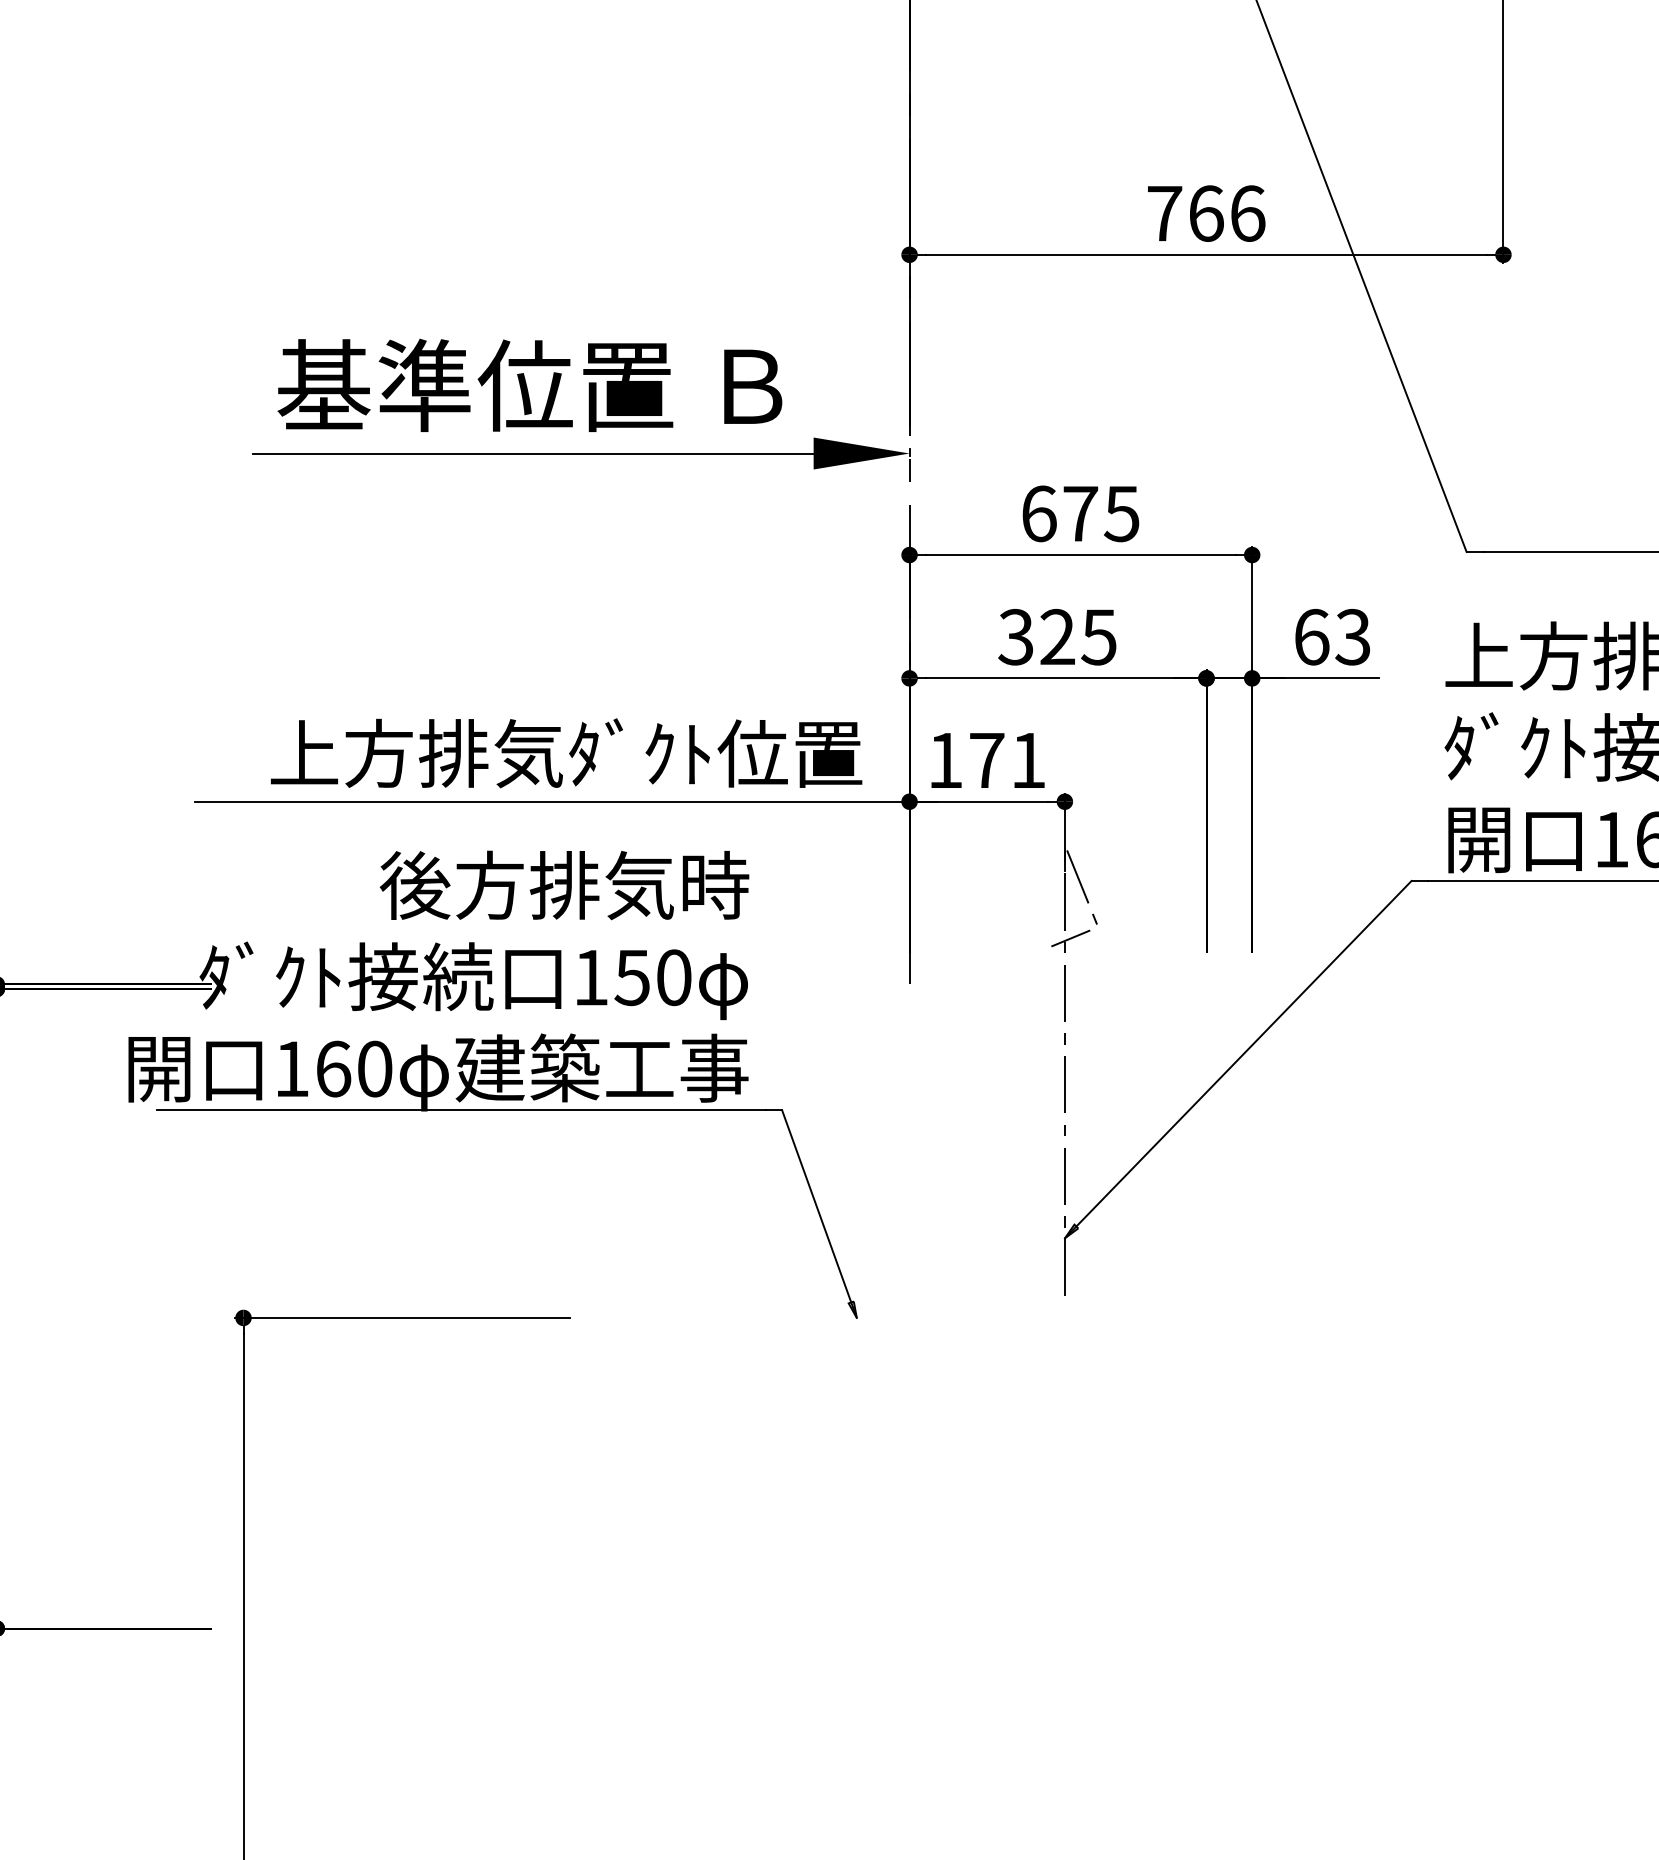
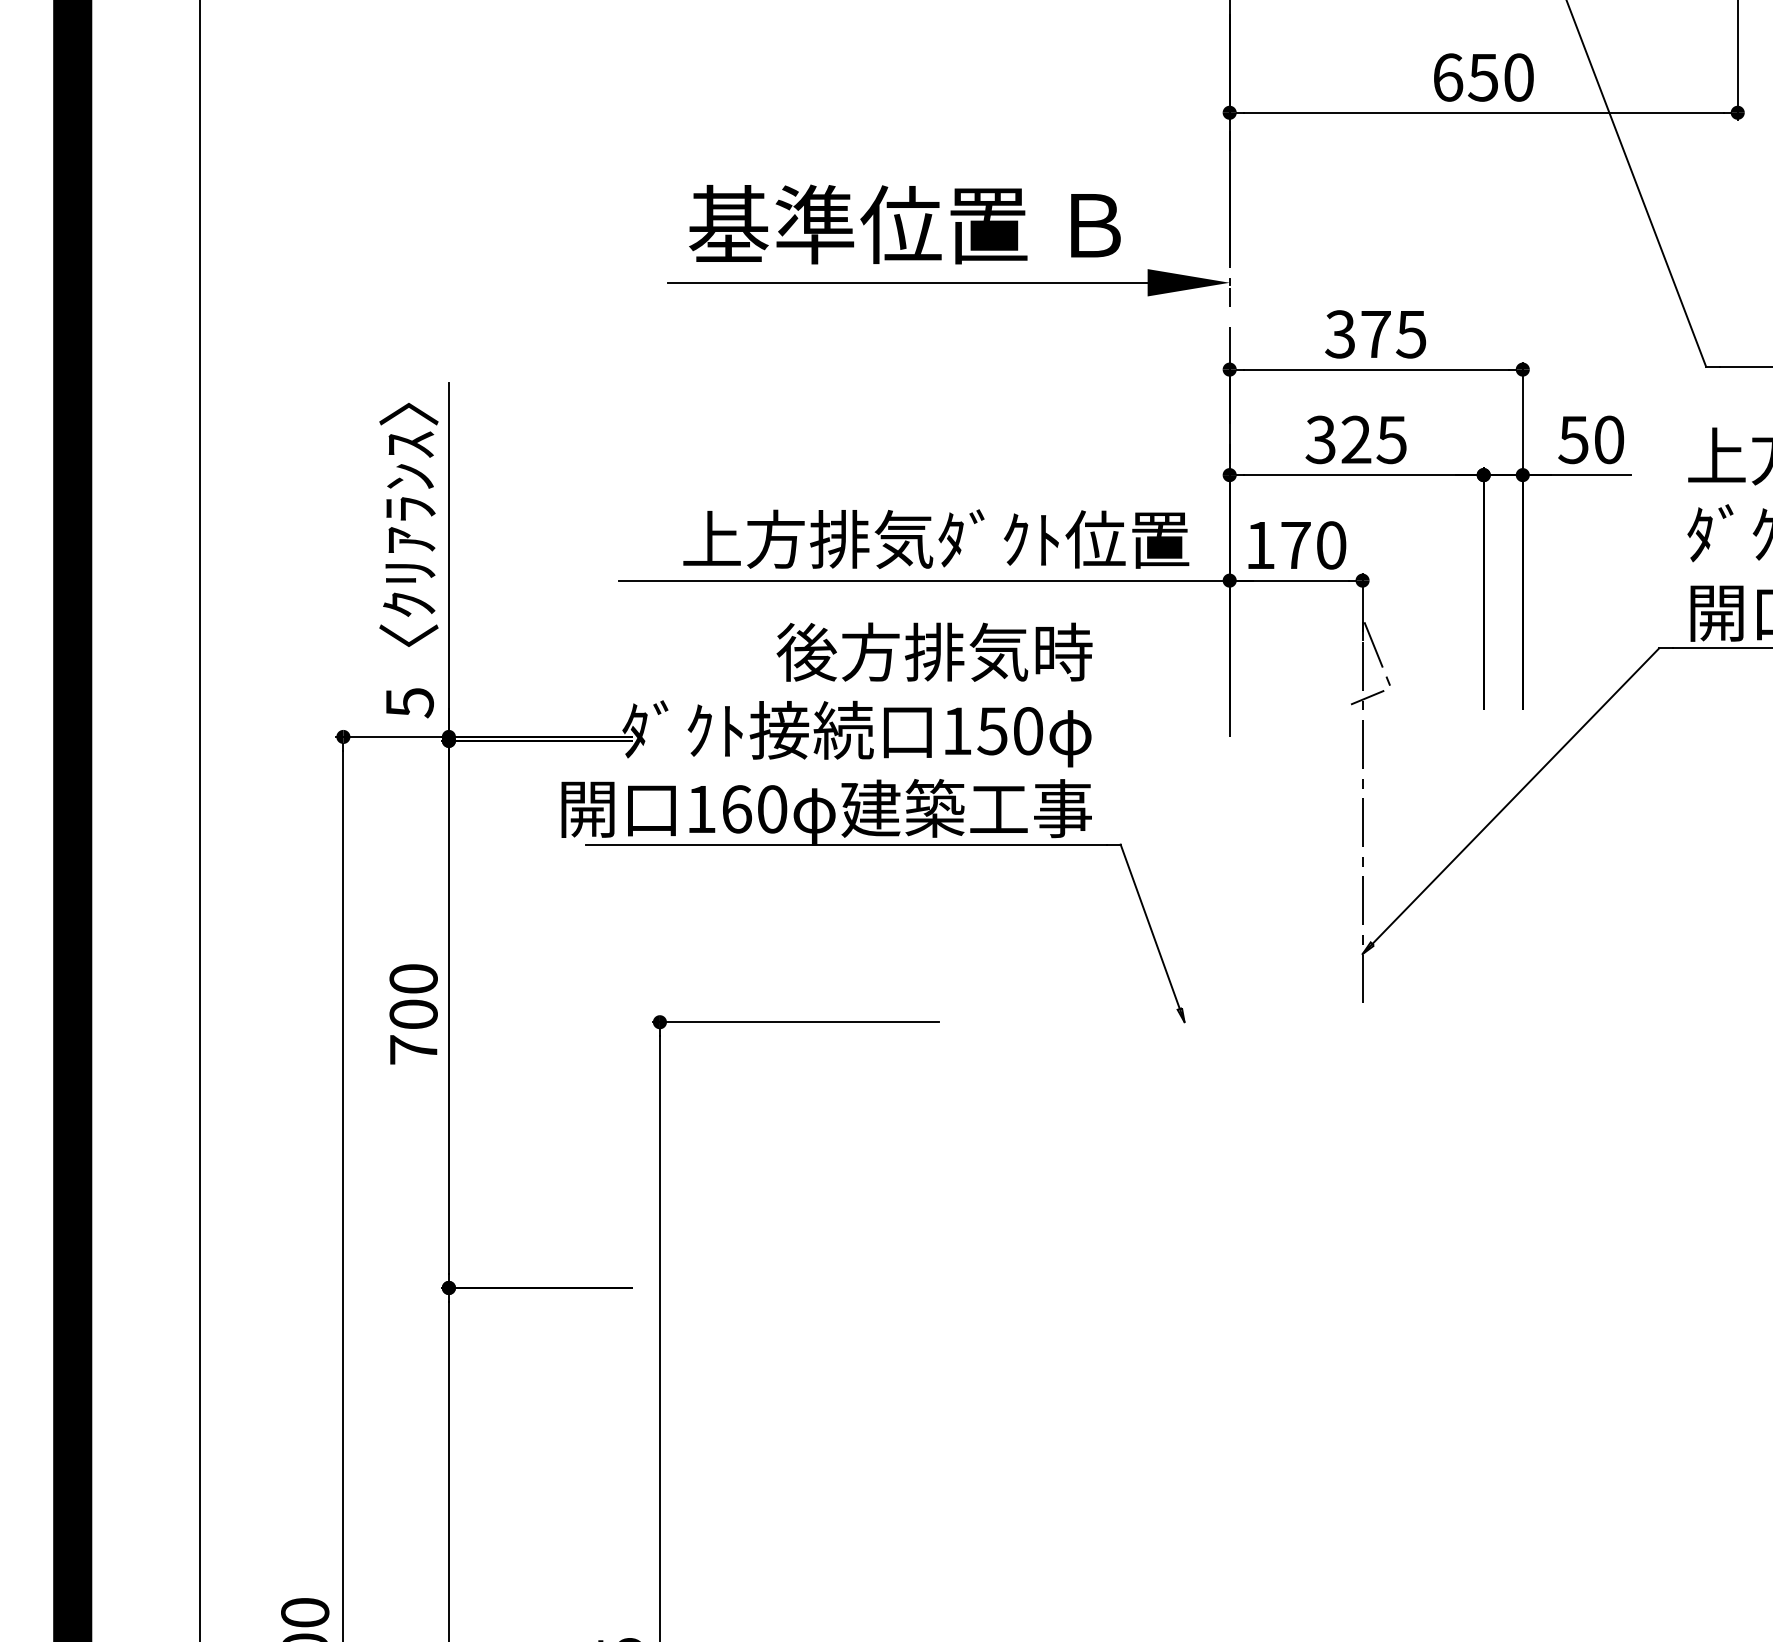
text: (1206, 213) -> (1483, 77), 766 -> 650
text: (1039, 513) -> (1340, 334), 675 -> 375
text: (1332, 636) -> (1591, 439), 63 -> 50
text: (1028, 760) -> (1331, 545), 171 -> 170

